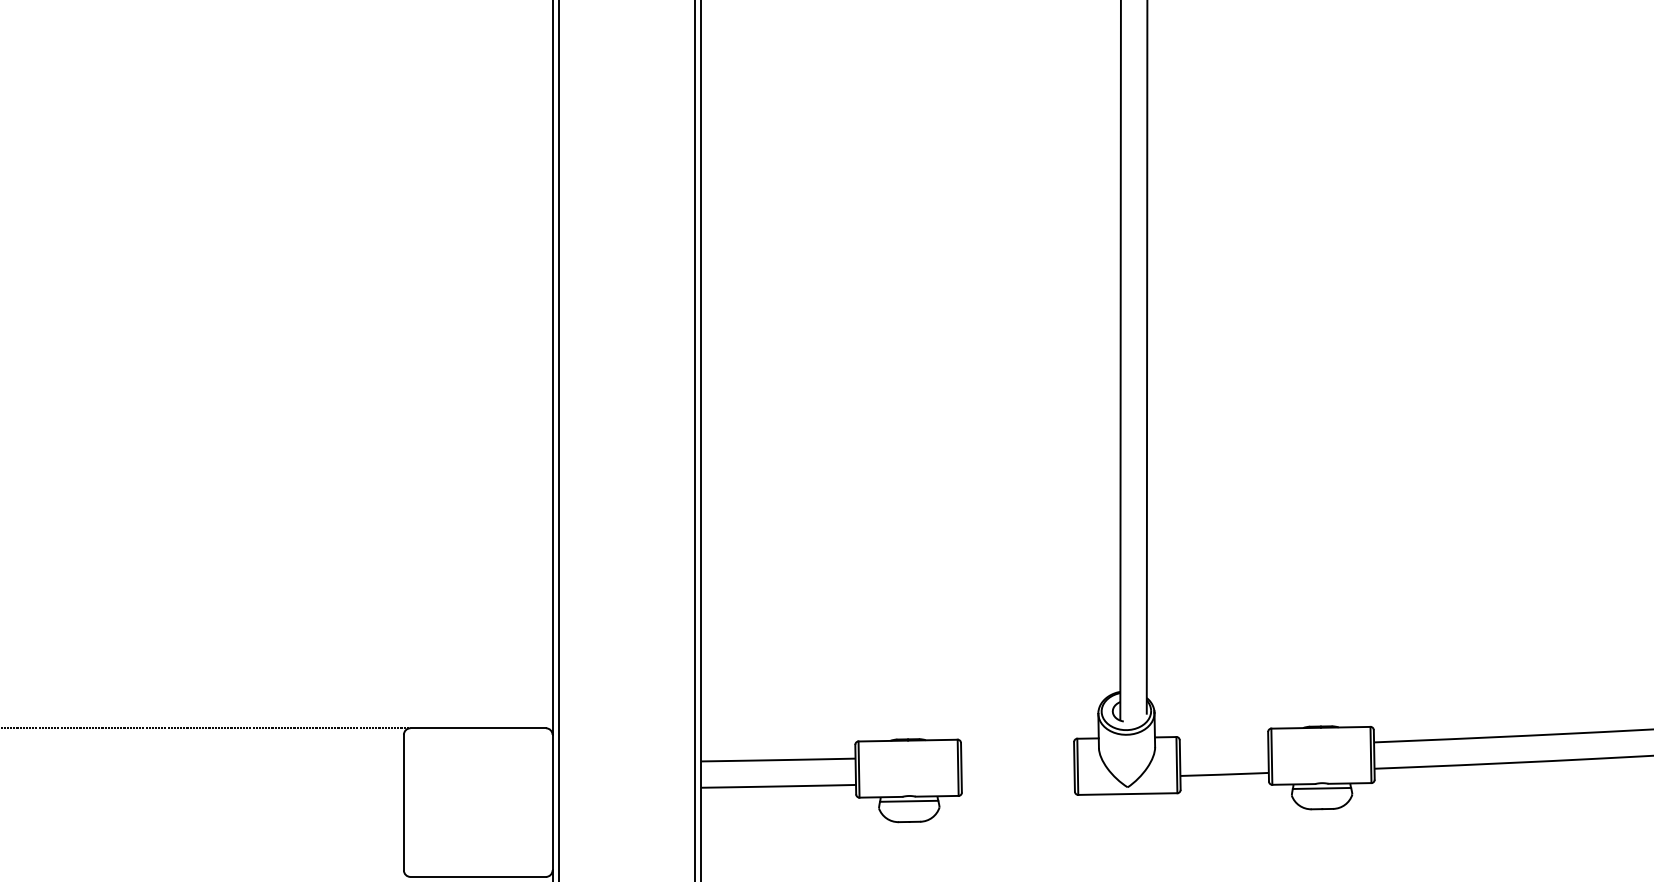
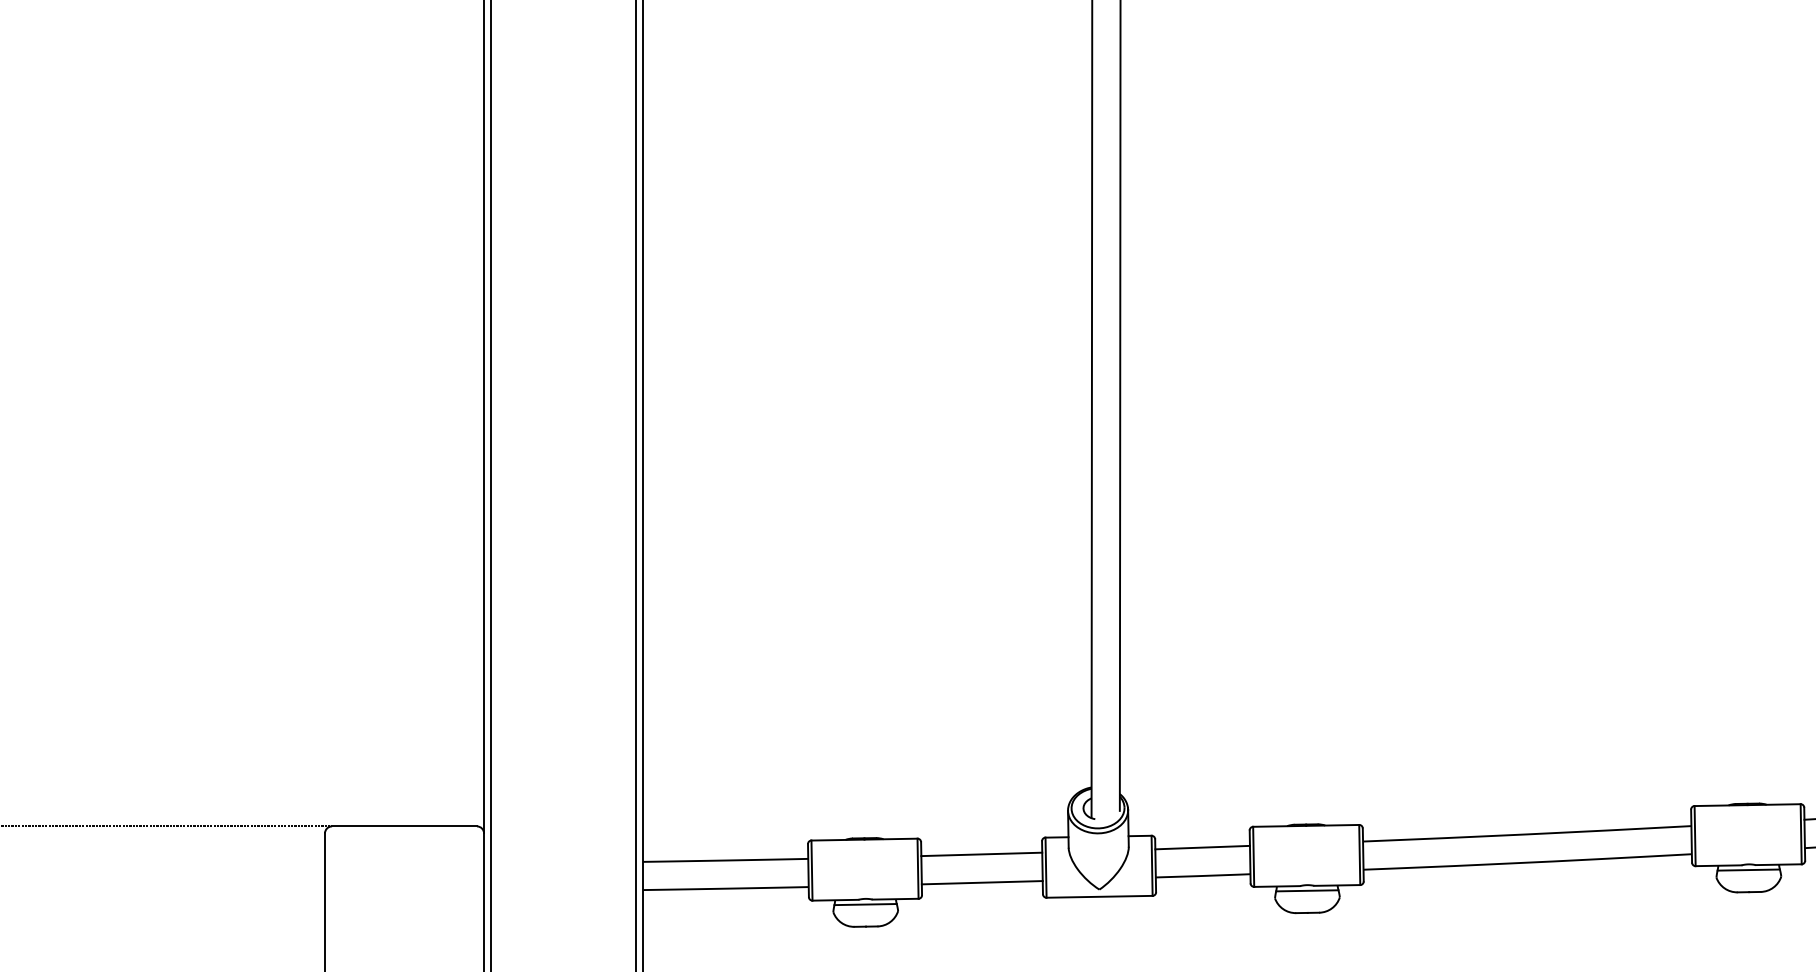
line: (1224, 747) -> (1202, 847), added
line: (1017, 754) -> (981, 854), added
line: (1017, 780) -> (981, 882), added

